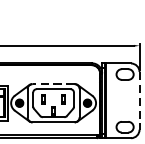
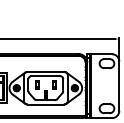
line: (53, 83) -> (45, 71), dashed -> solid
line: (139, 101) -> (119, 86), dashed -> solid

